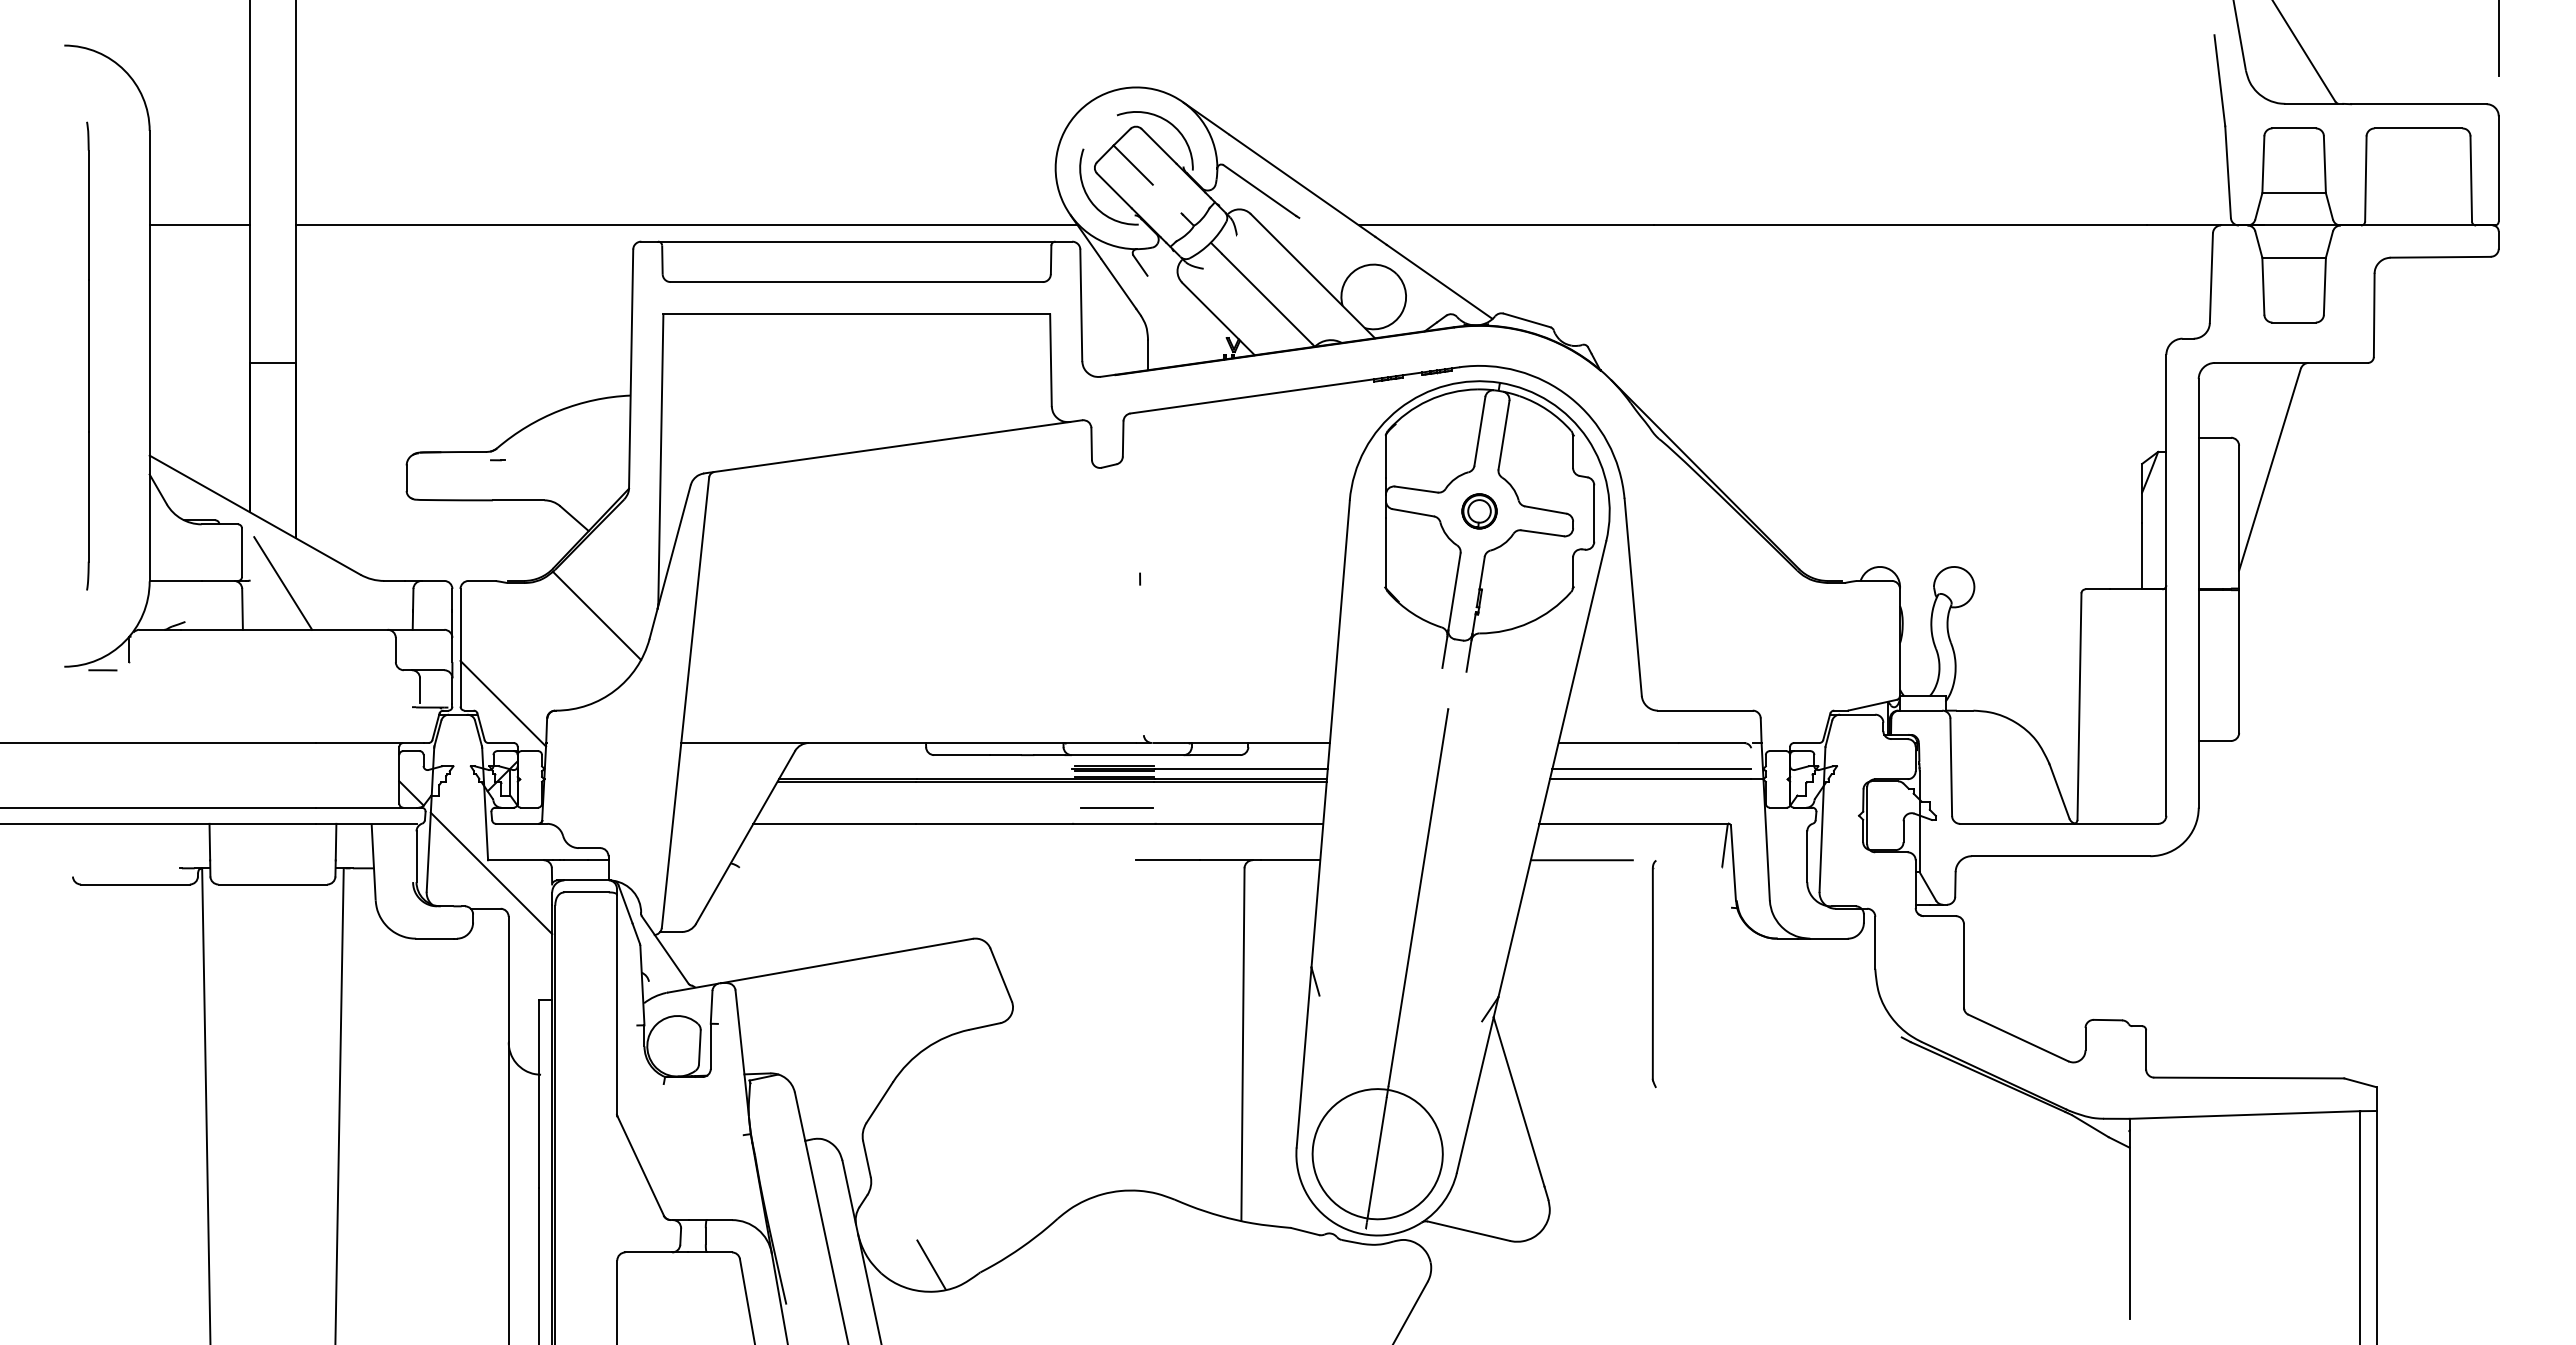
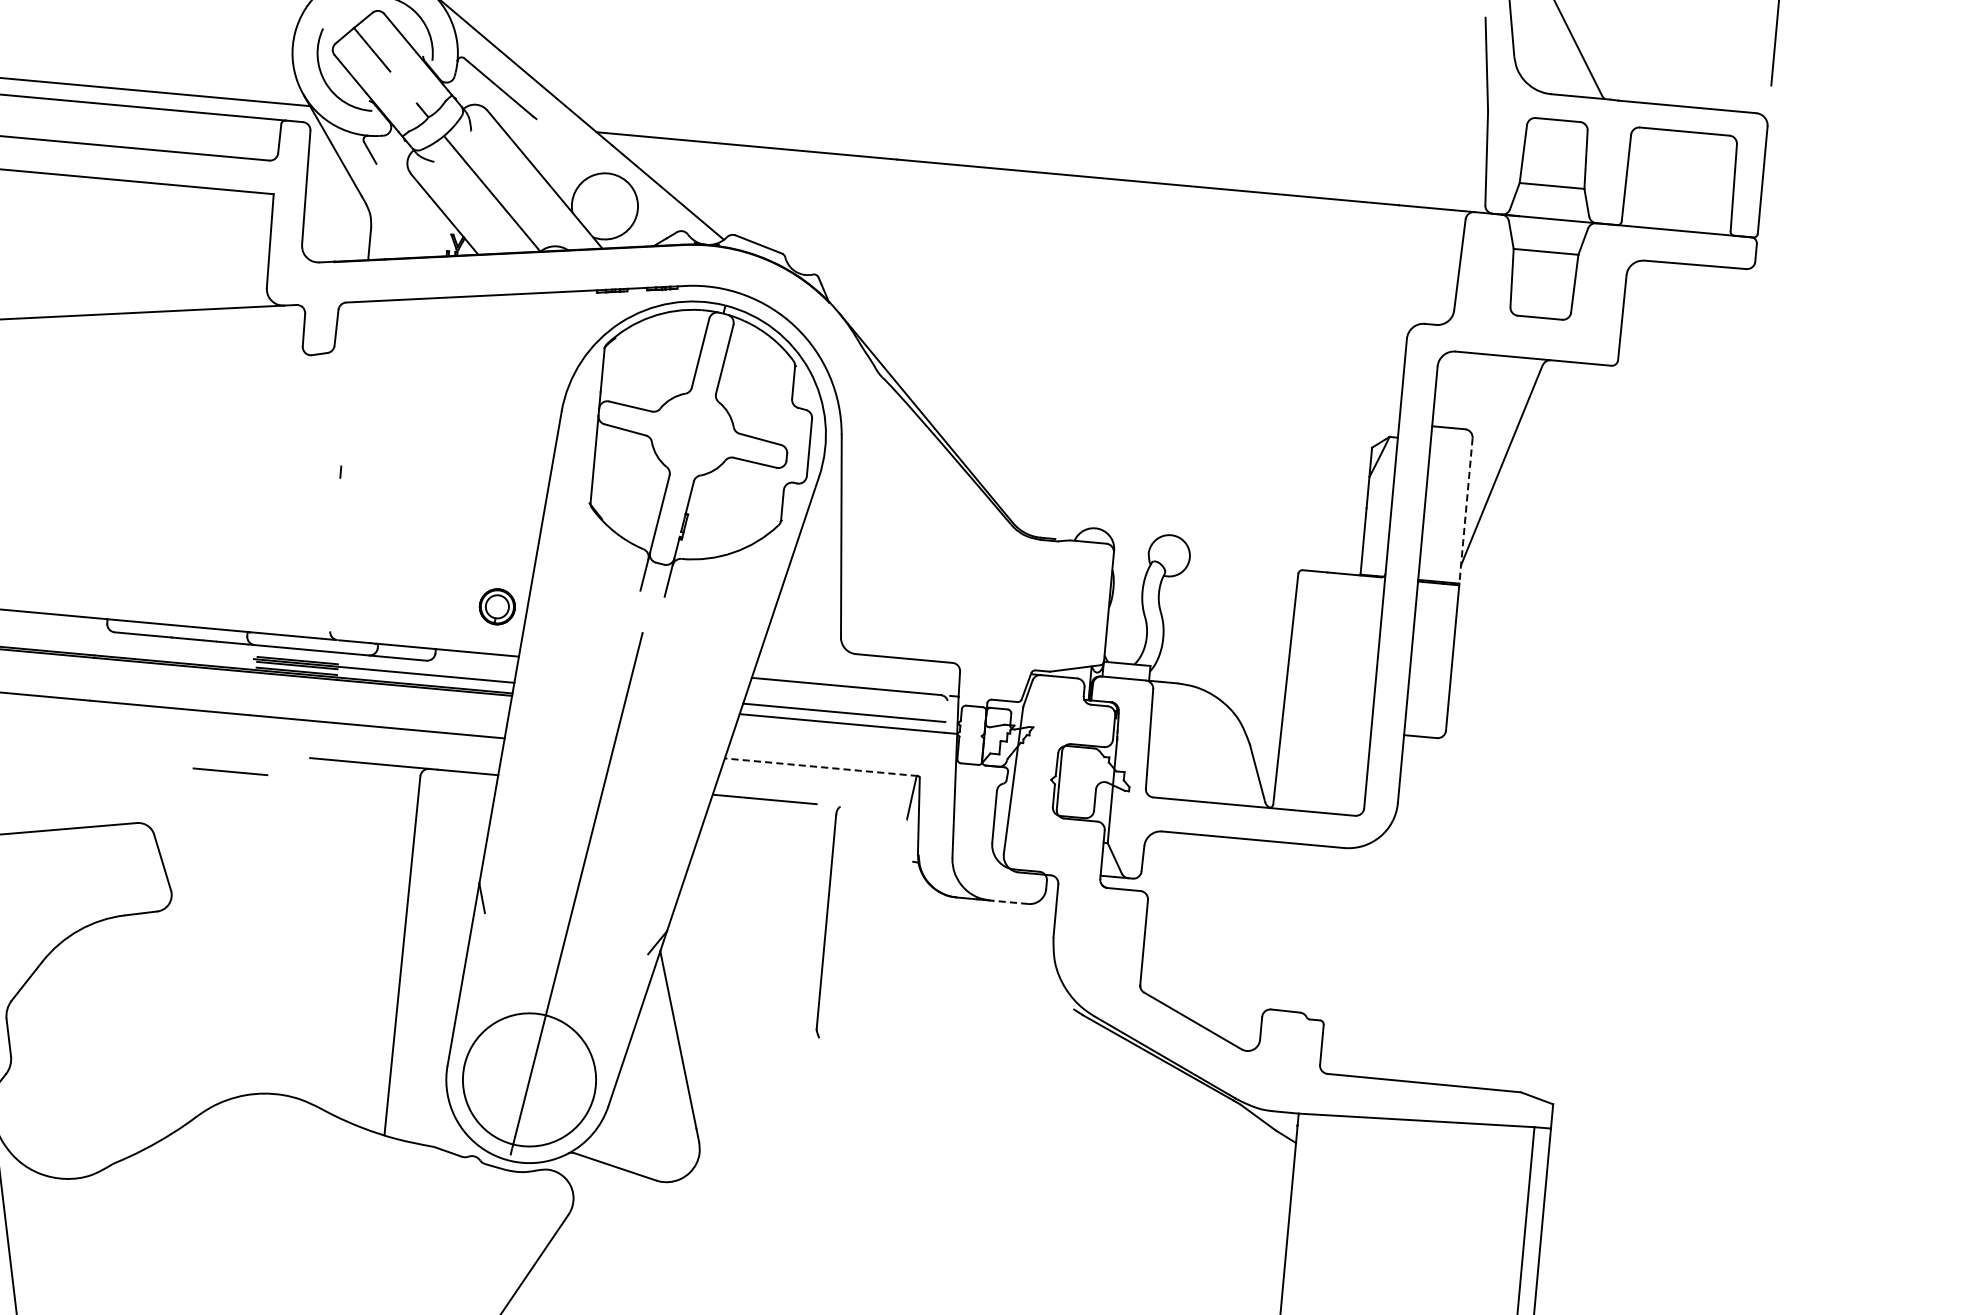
part: (1479, 511) -> (497, 606), moved
line: (2239, 517) -> (1466, 511), solid -> dashed
line: (1116, 807) -> (229, 771), moved
line: (1634, 823) -> (821, 766), solid -> dashed
line: (1828, 938) -> (1008, 902), solid -> dashed
line: (931, 1264) -> (64, 1150), removed

